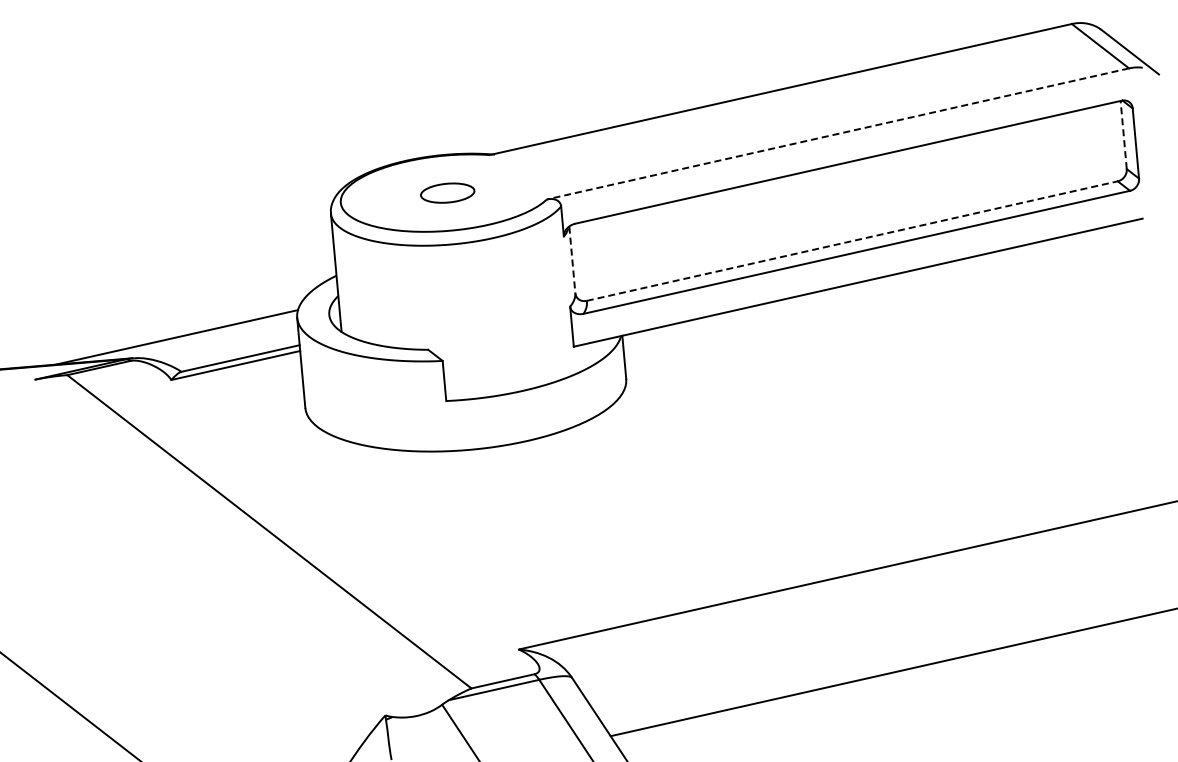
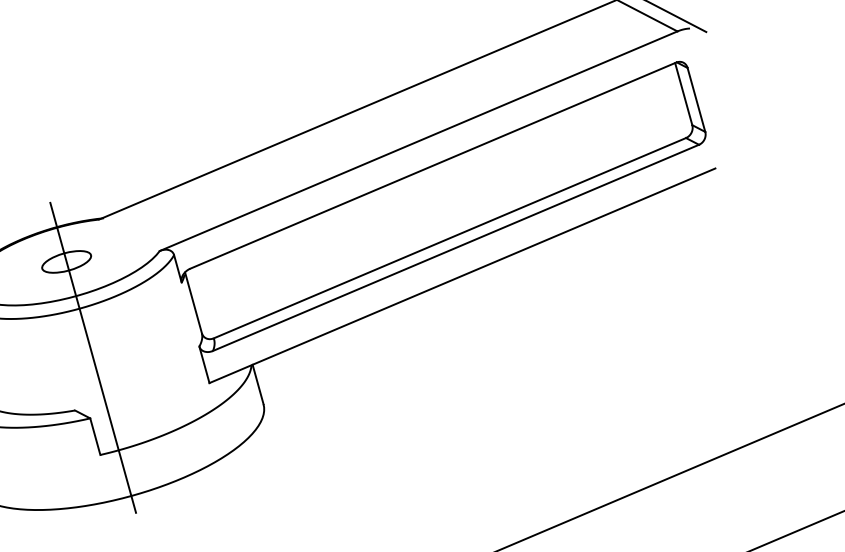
line: (837, 134) -> (418, 141), dashed -> solid
line: (1123, 134) -> (683, 93), dashed -> solid
line: (852, 240) -> (450, 237), dashed -> solid
line: (572, 260) -> (193, 303), dashed -> solid
line: (456, 298) -> (92, 358), added

